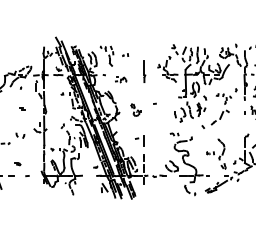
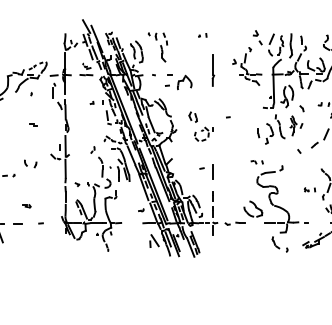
part: (125, 54) -> (202, 34), moved
part: (120, 79) -> (177, 81), size x1.67
part: (135, 109) -> (199, 125), size x1.67

